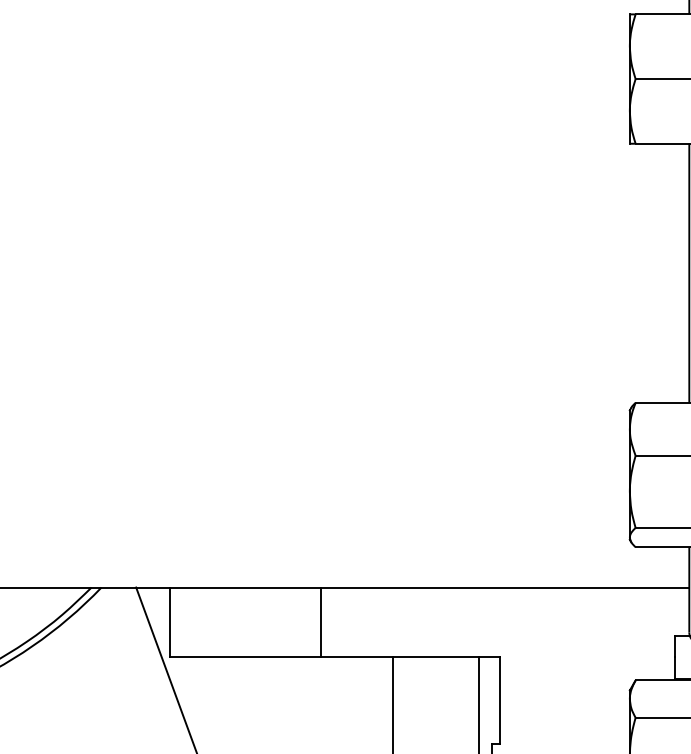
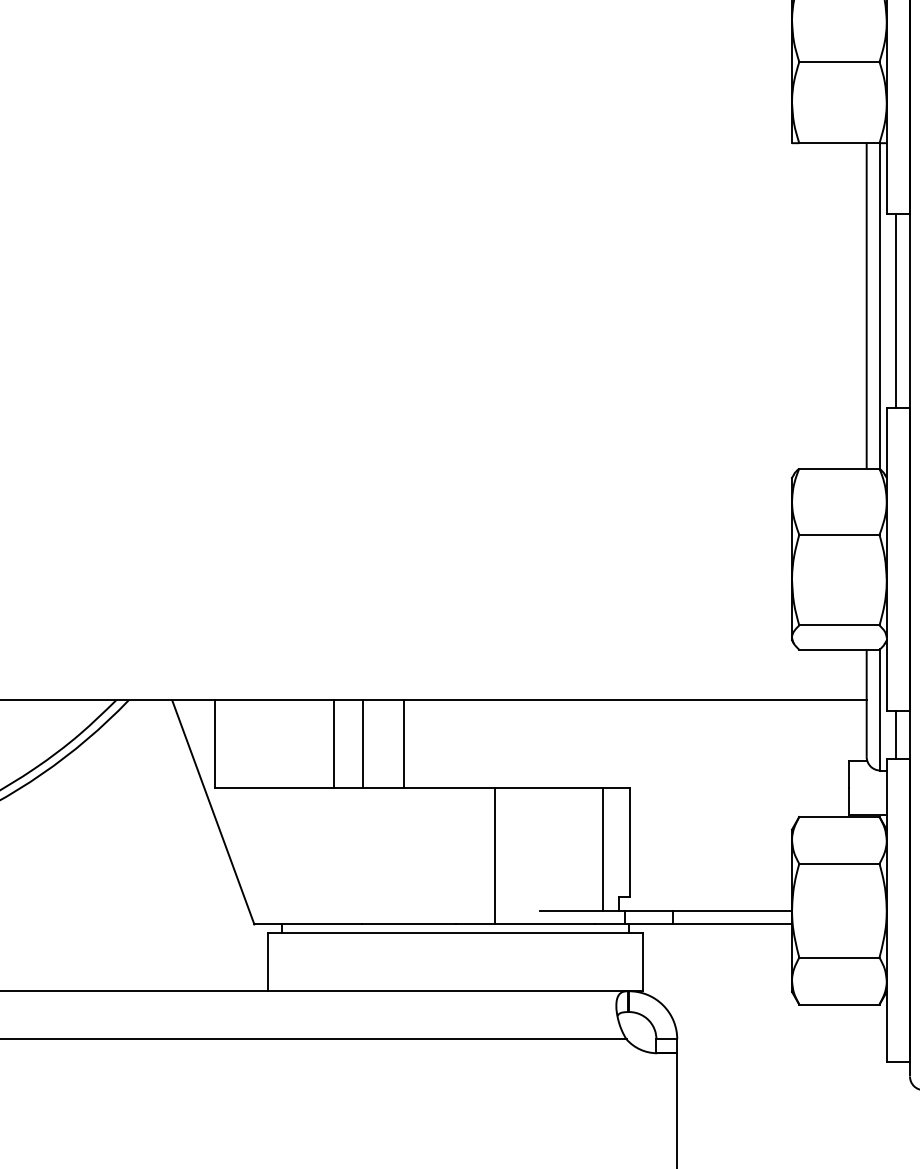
line: (264, 622) -> (333, 744), added
line: (287, 622) -> (362, 744), added

